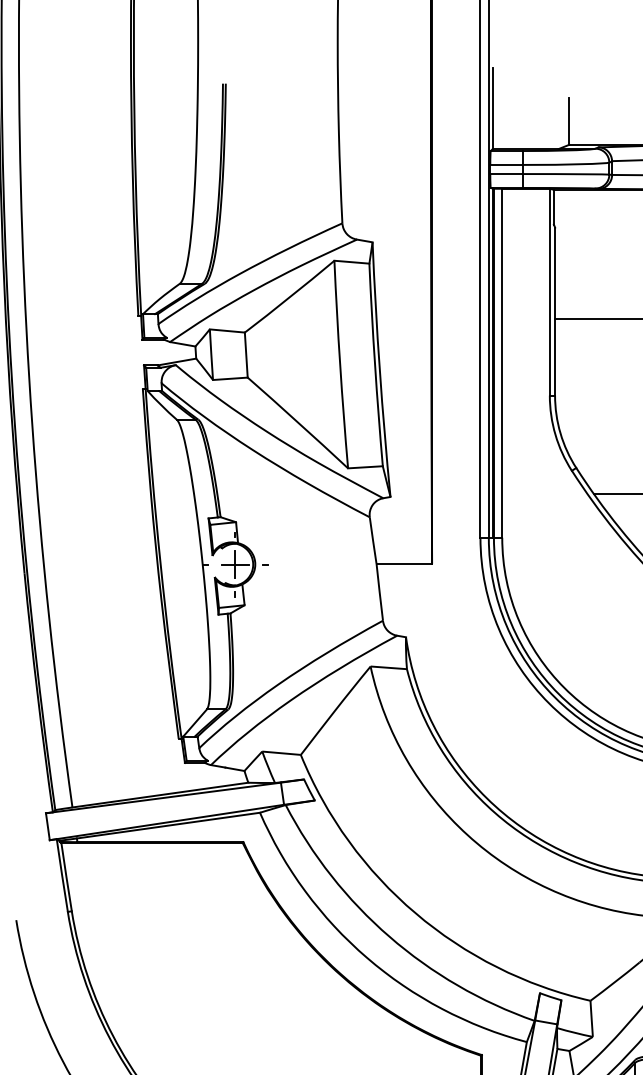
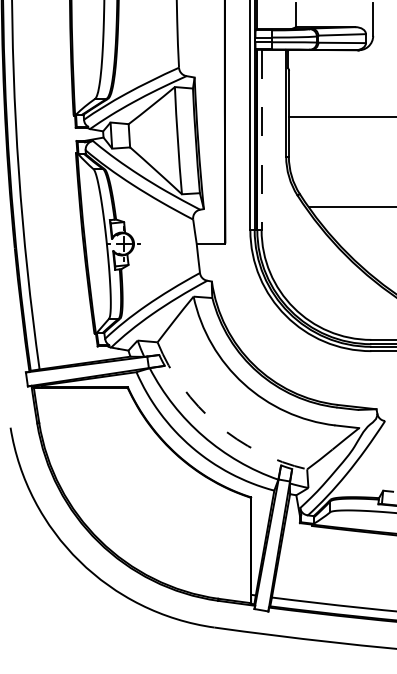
line: (502, 364) -> (261, 140), solid -> dashed
arc: (414, 913) -> (216, 424), solid -> dashed

